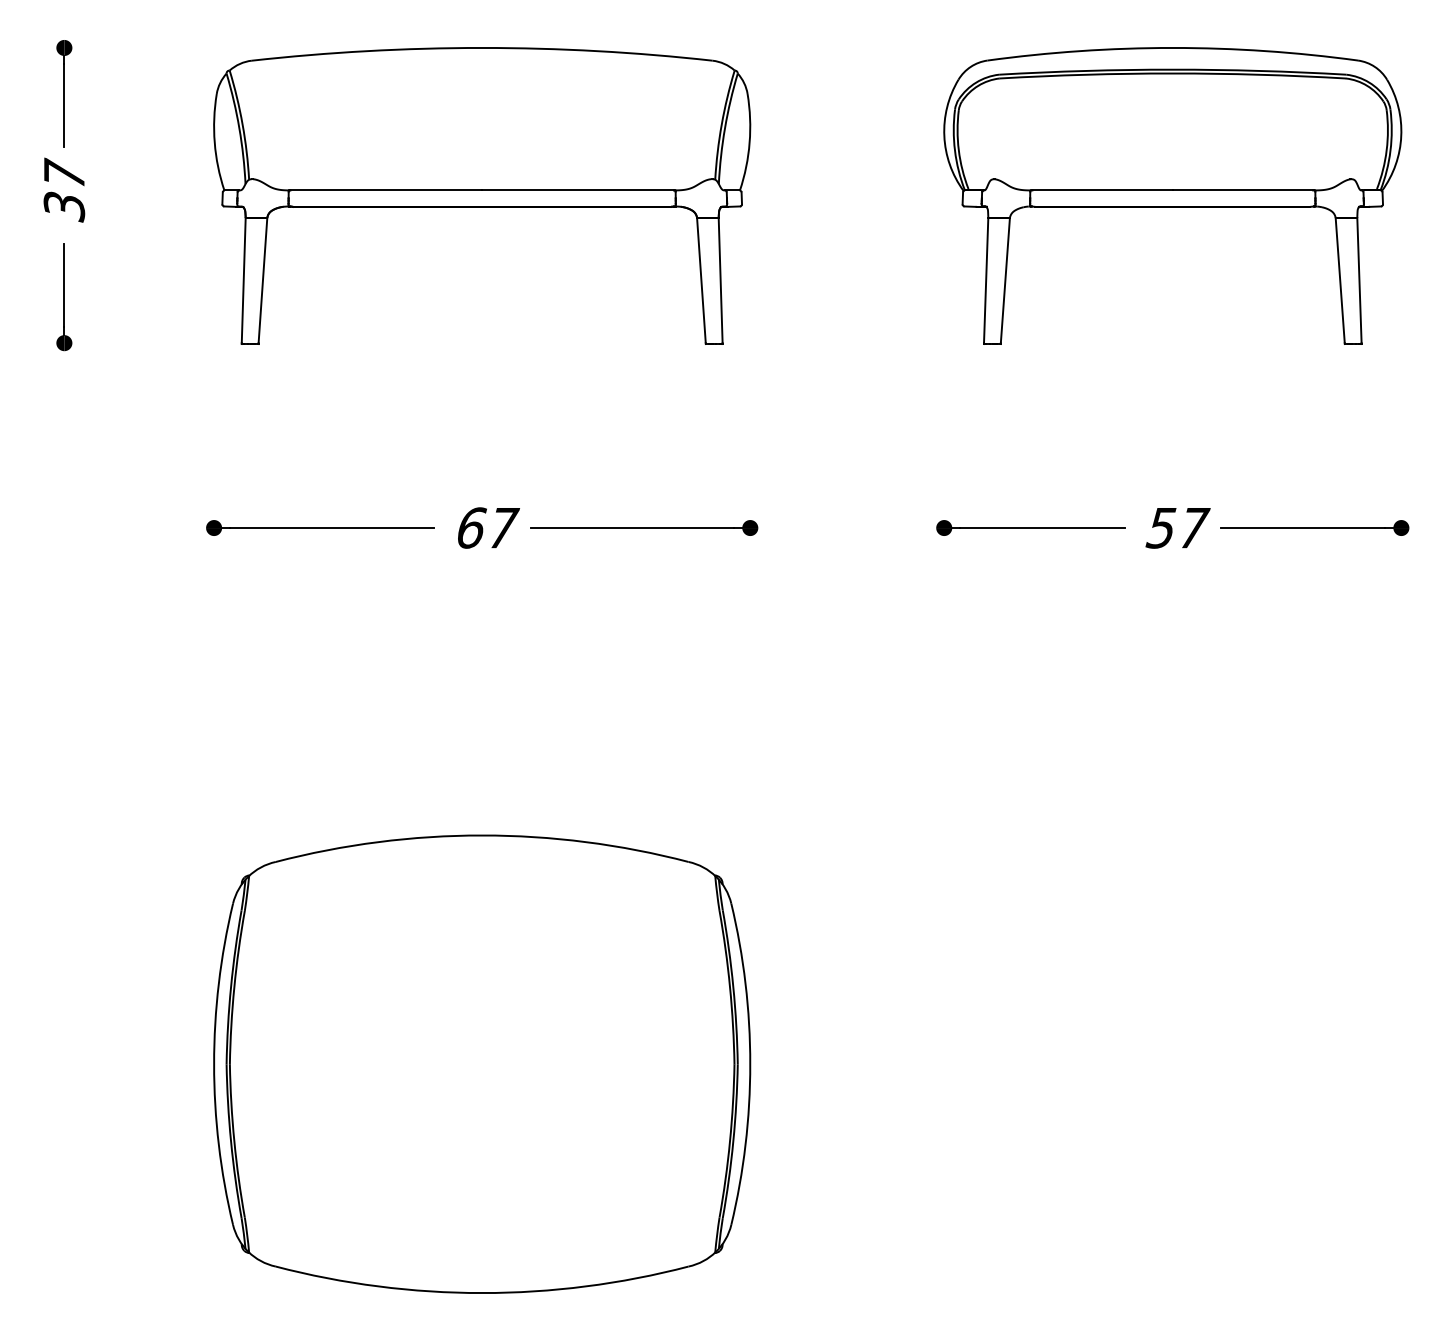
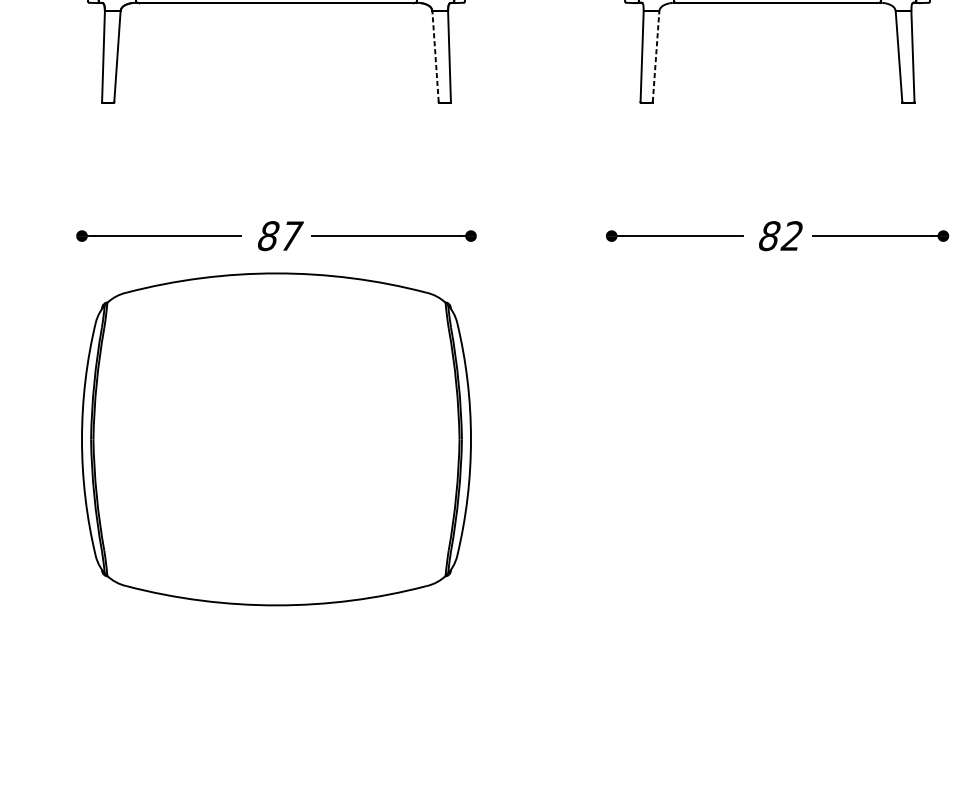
line: (701, 280) -> (435, 56), solid -> dashed
line: (1005, 280) -> (656, 56), solid -> dashed
text: (471, 527) -> (268, 235), 67 -> 87
text: (1177, 527) -> (780, 235), 57 -> 82
part: (482, 1063) -> (276, 438), moved

